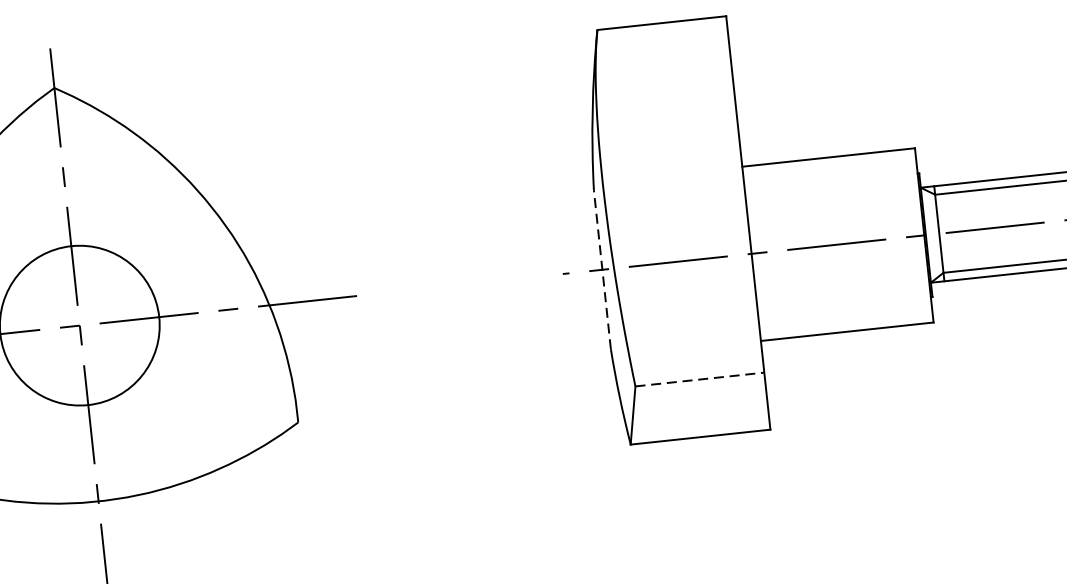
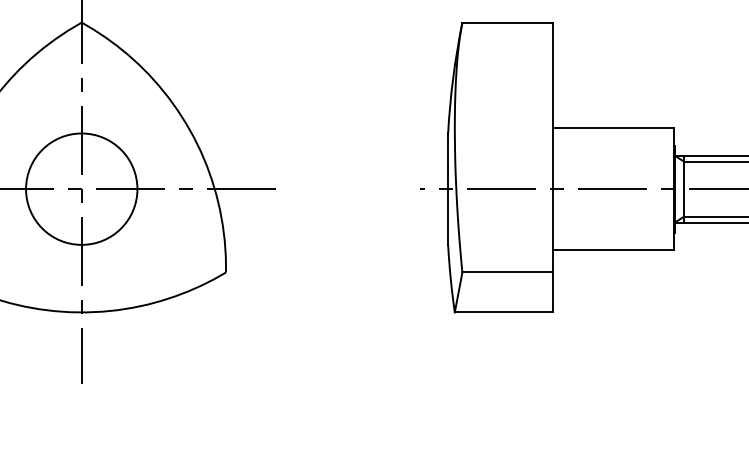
line: (602, 270) -> (448, 189), dashed -> solid
line: (701, 379) -> (508, 272), dashed -> solid

